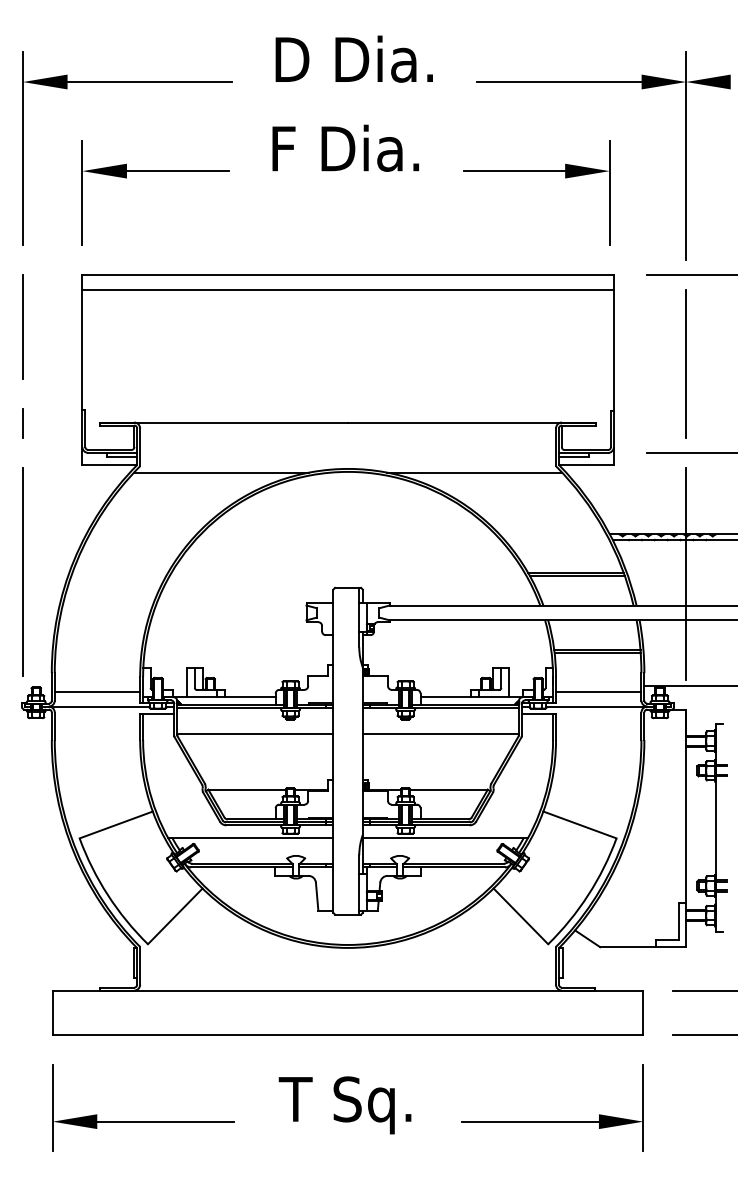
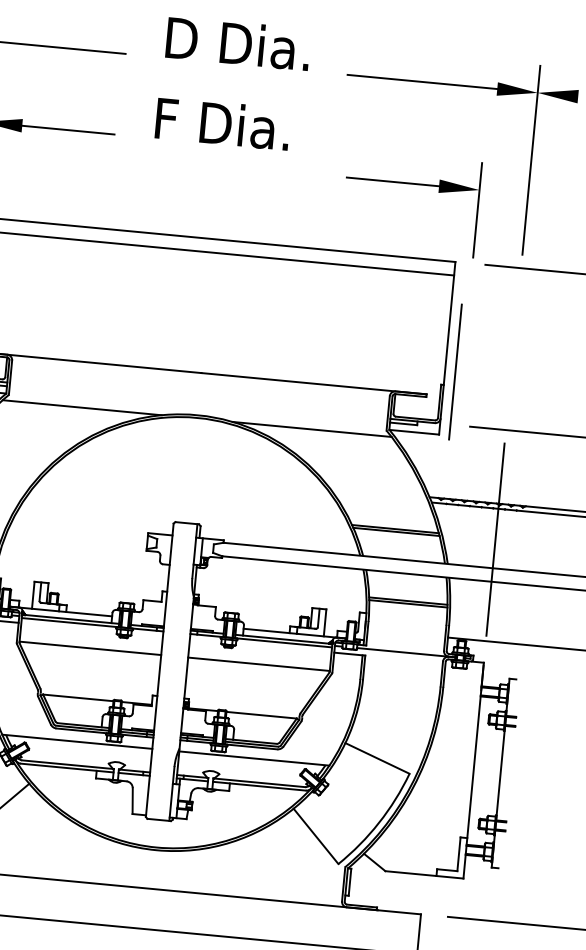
part: (536, 171) -> (413, 184), moved
line: (685, 363) -> (454, 371), moved
line: (598, 691) -> (405, 638), removed

